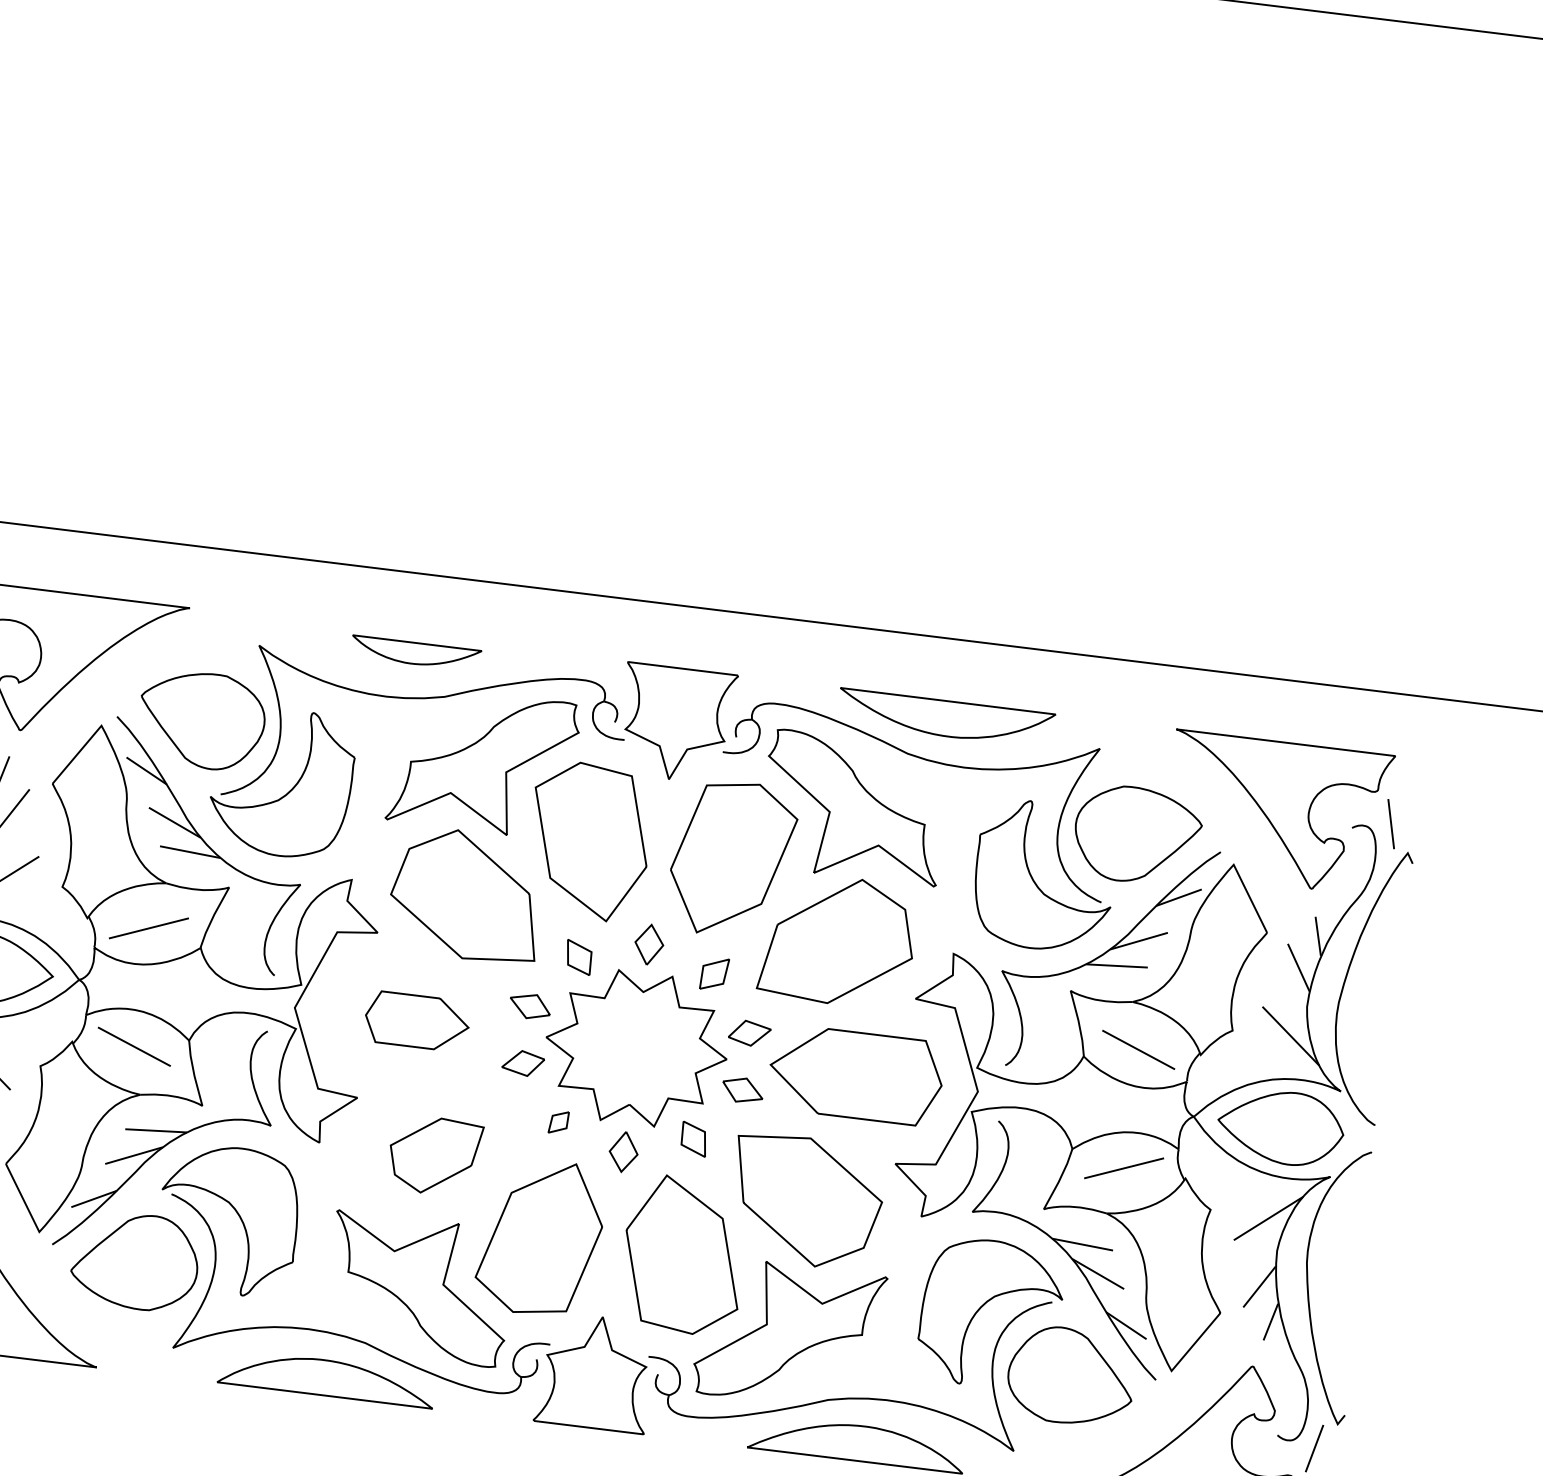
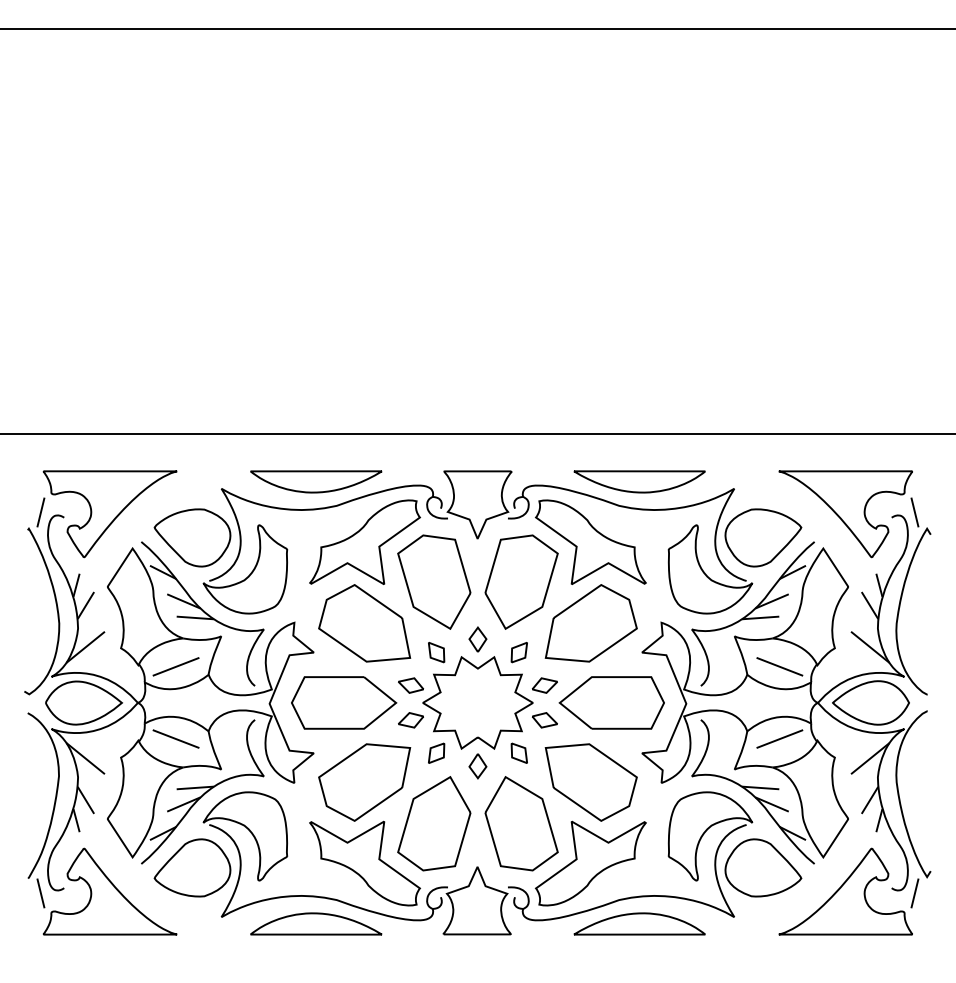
part: (416, 652) -> (316, 481), size x1.67
part: (417, 1020) -> (344, 702), size x1.67
part: (558, 1121) -> (436, 752), size x1.43
part: (434, 1155) -> (364, 782), size x1.67

